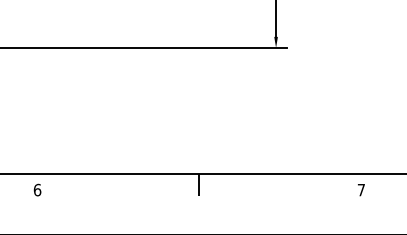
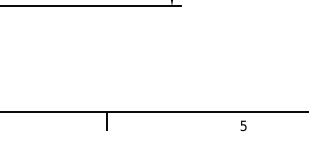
text: (360, 190) -> (242, 126), 7 -> 5

